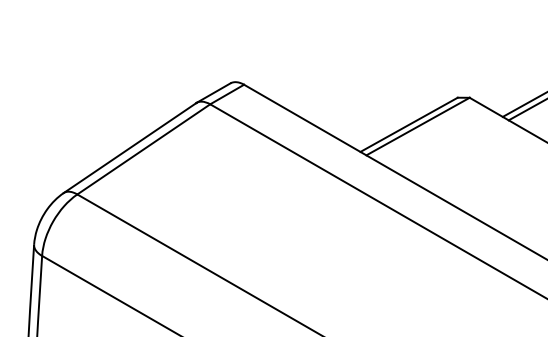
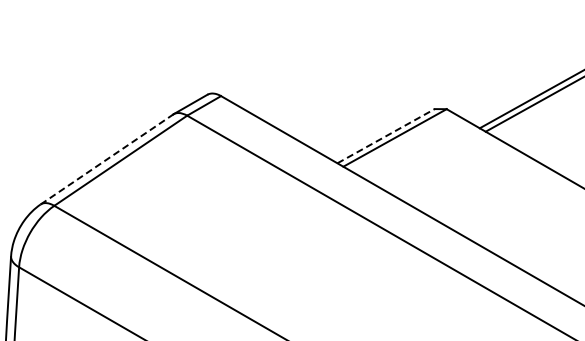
line: (409, 125) -> (386, 136), solid -> dashed
line: (129, 148) -> (106, 159), solid -> dashed

